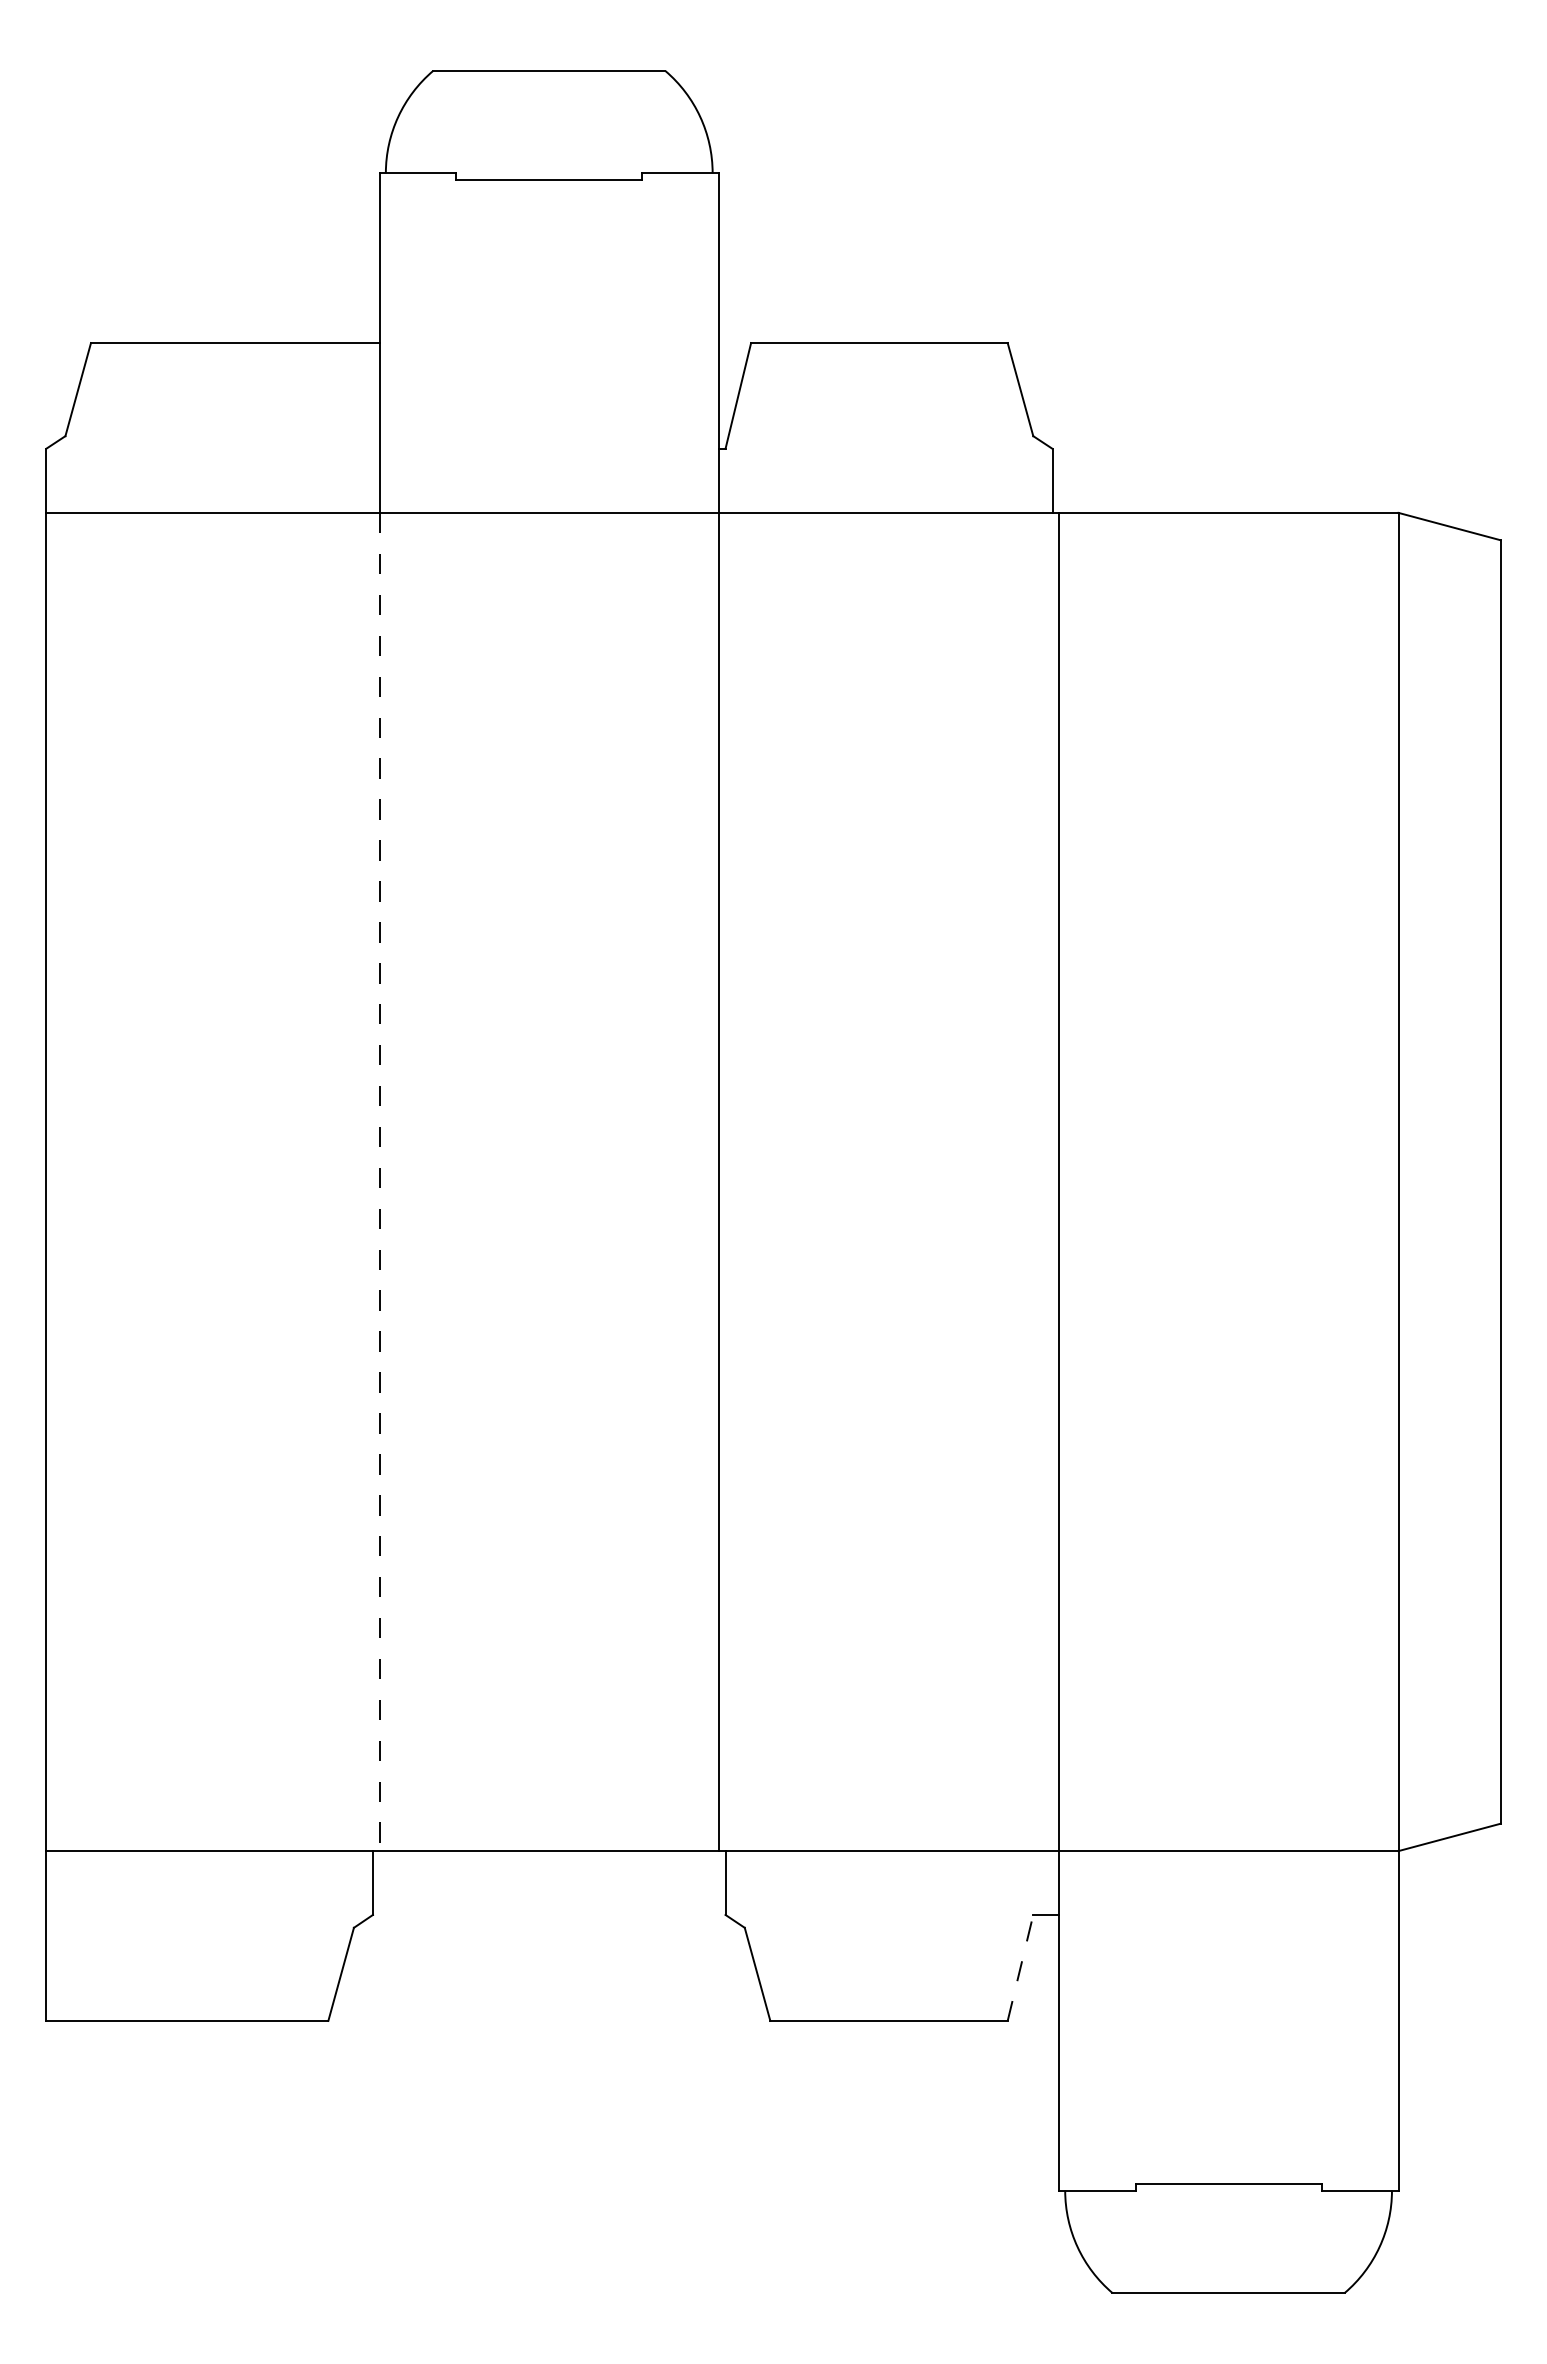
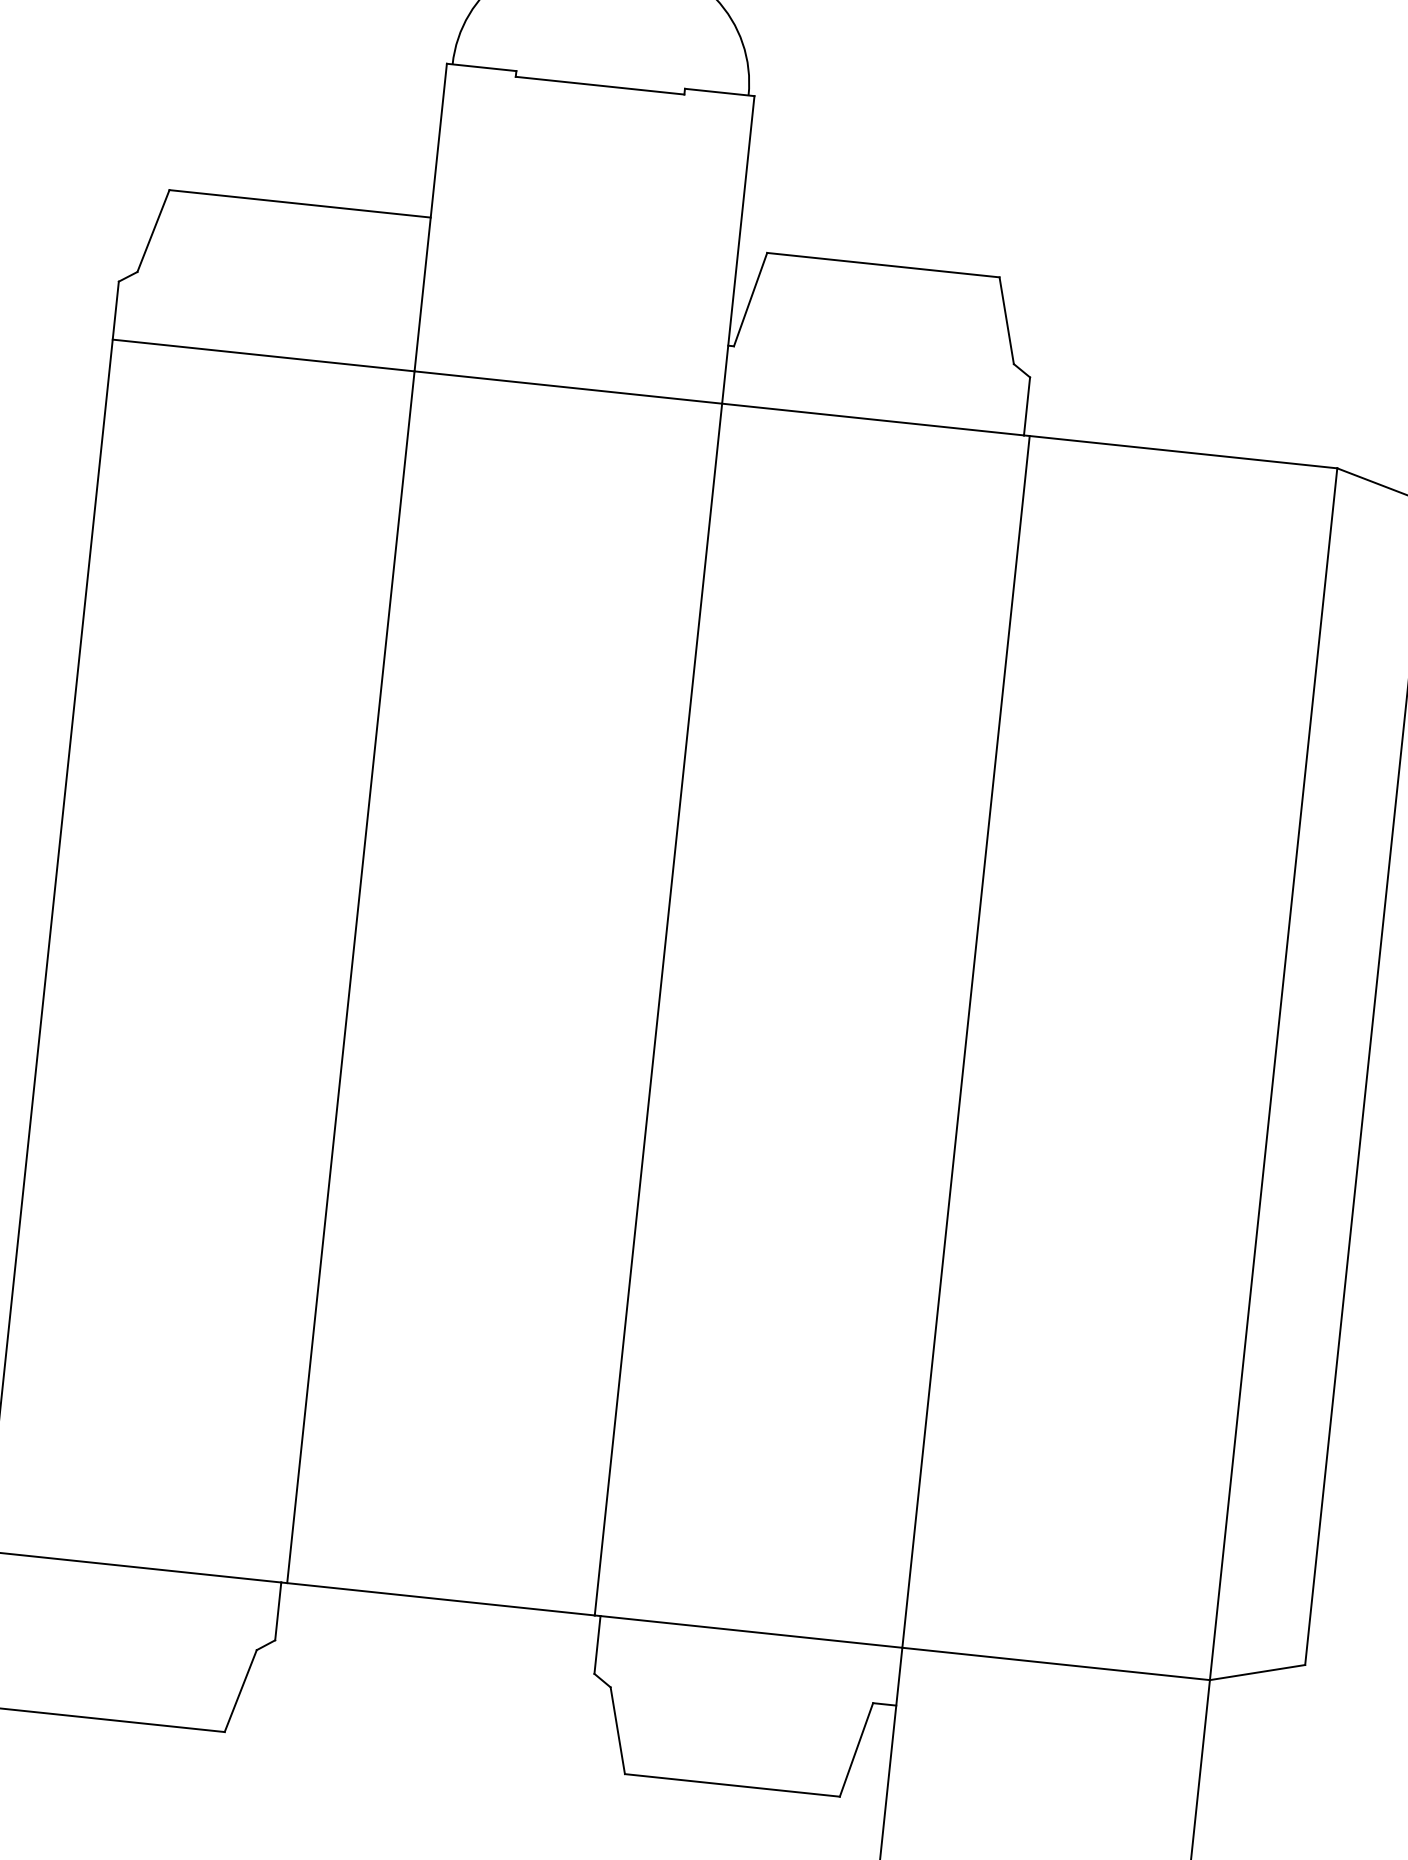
line: (379, 1182) -> (350, 977), dashed -> solid
line: (1020, 1967) -> (856, 1749), dashed -> solid

